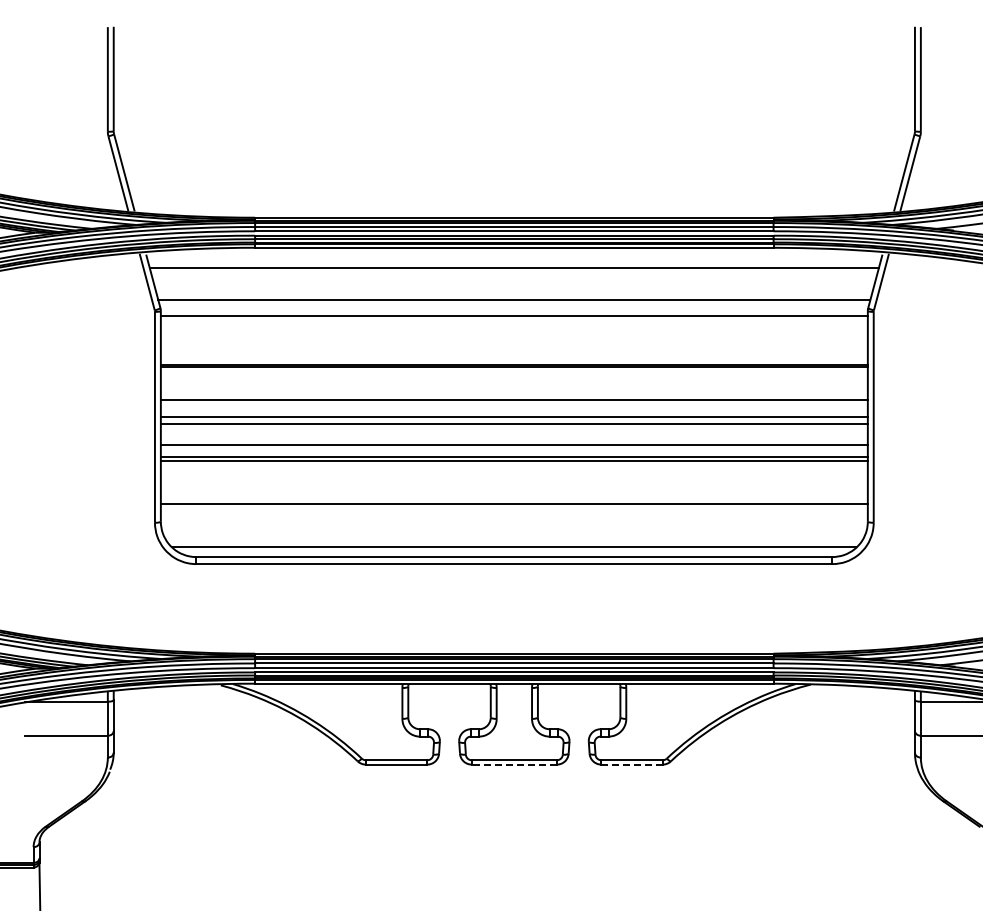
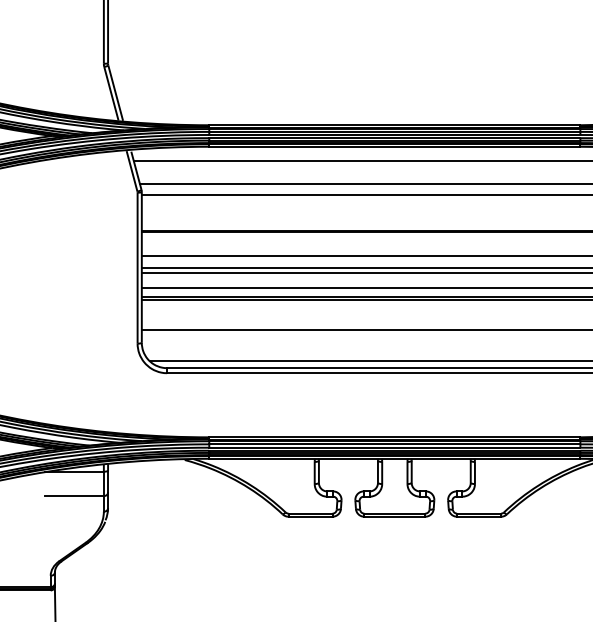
line: (514, 764) -> (394, 516), dashed -> solid
line: (632, 764) -> (479, 516), dashed -> solid

